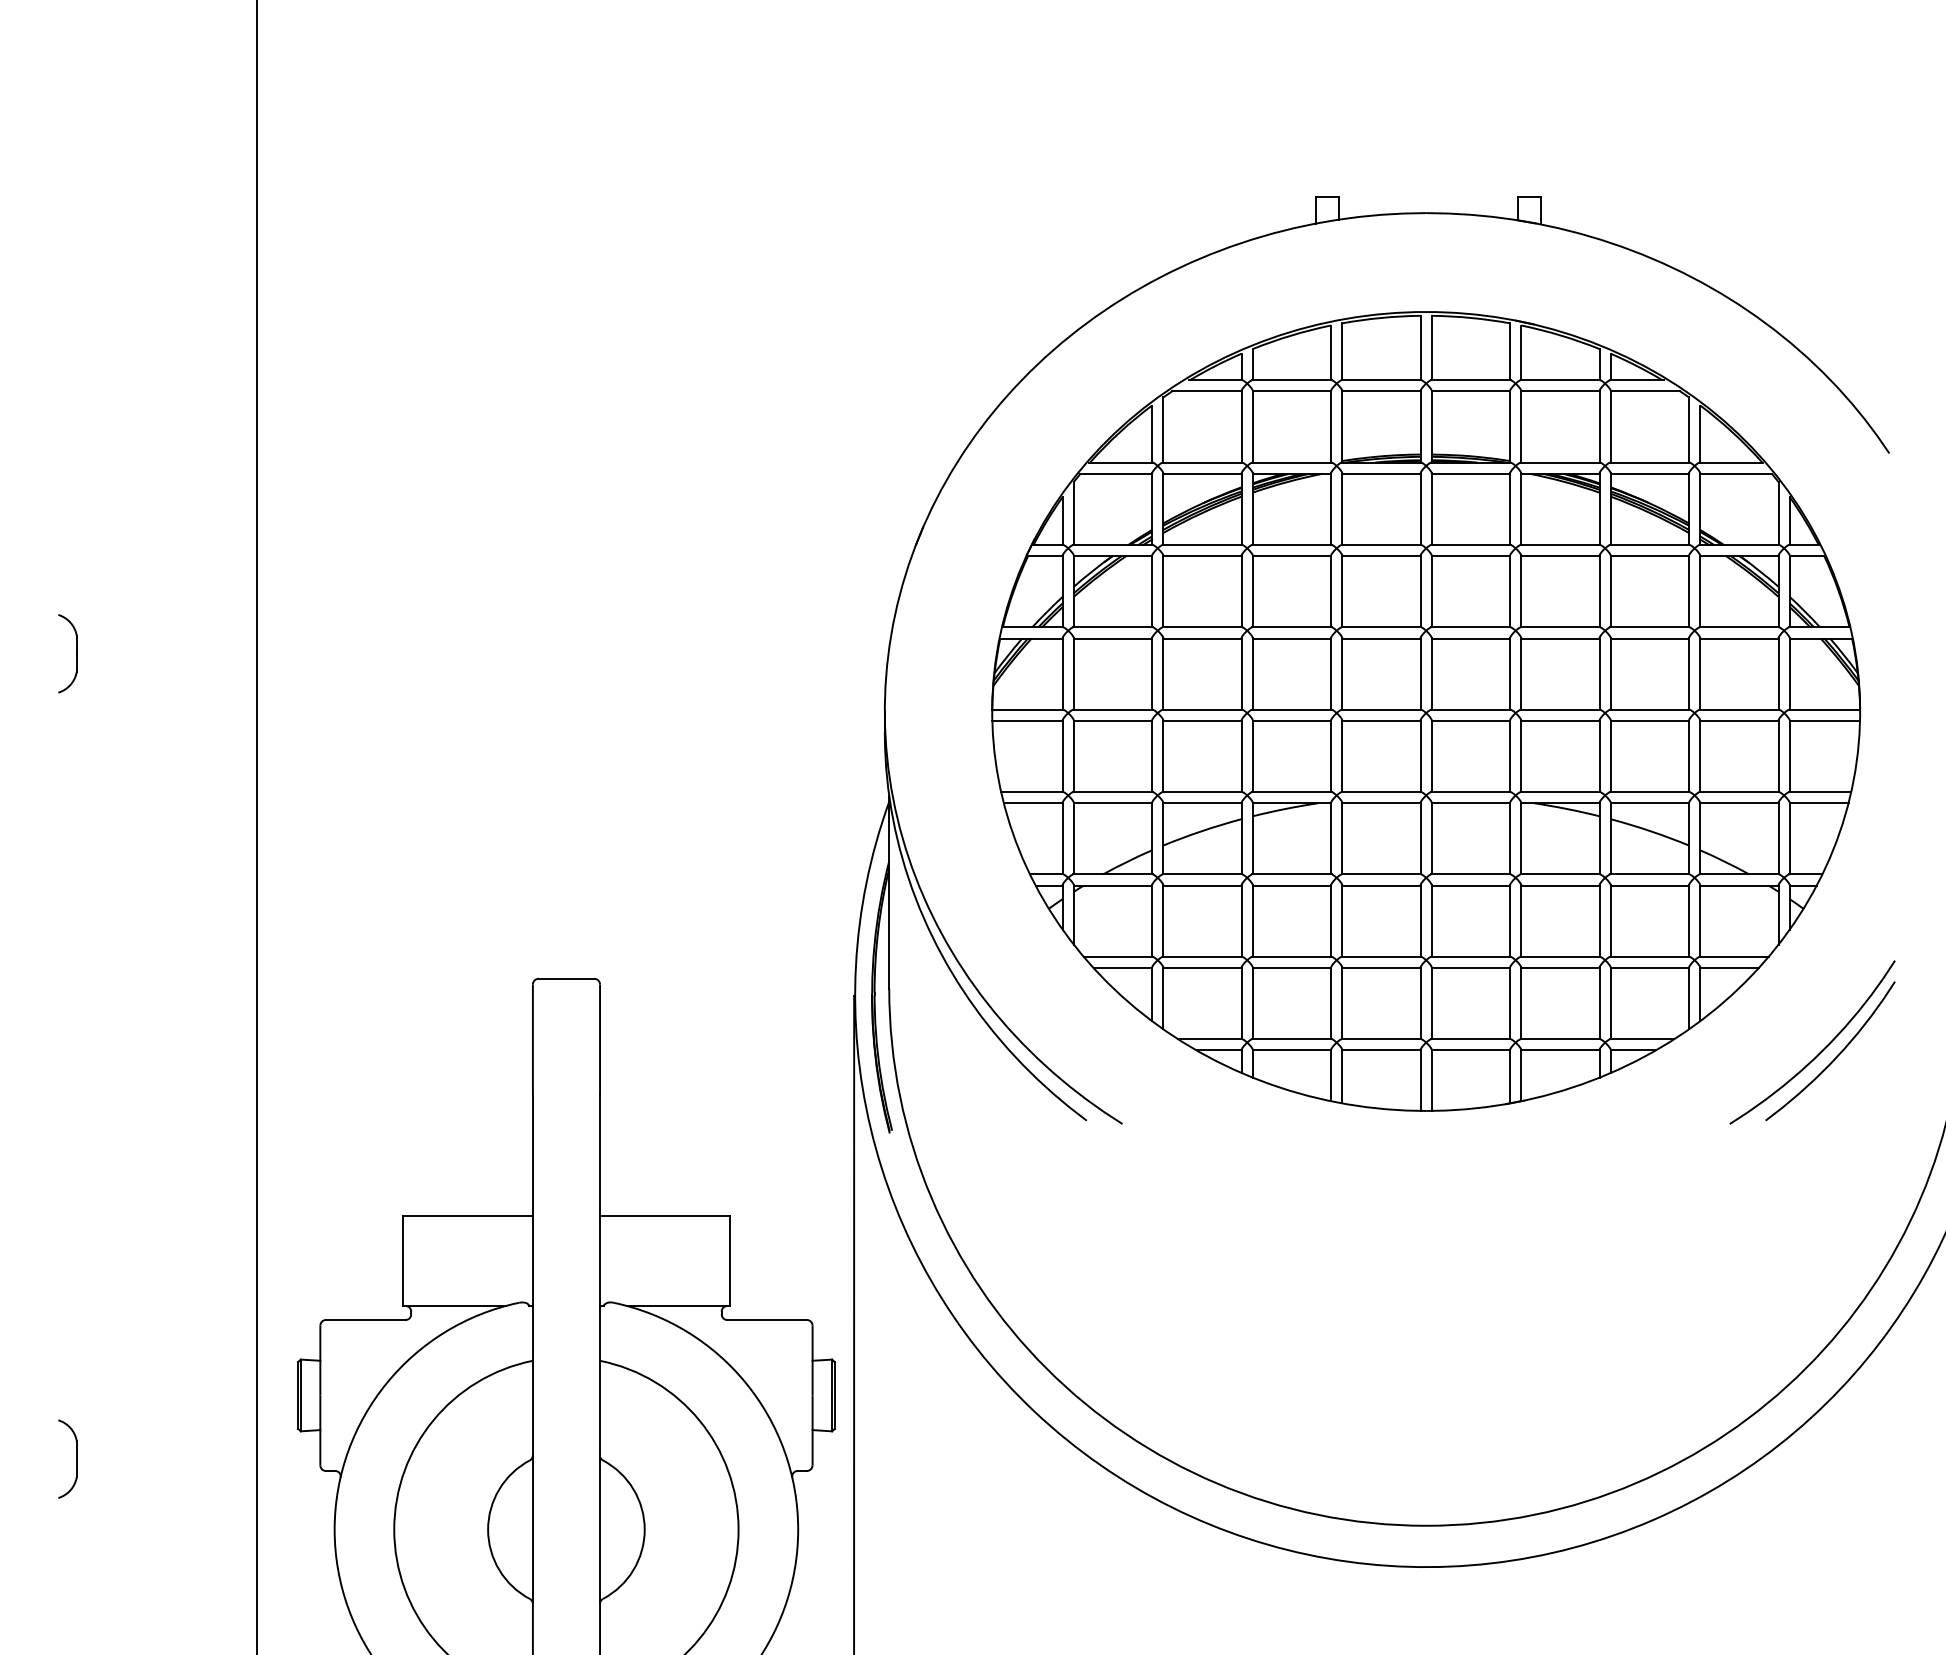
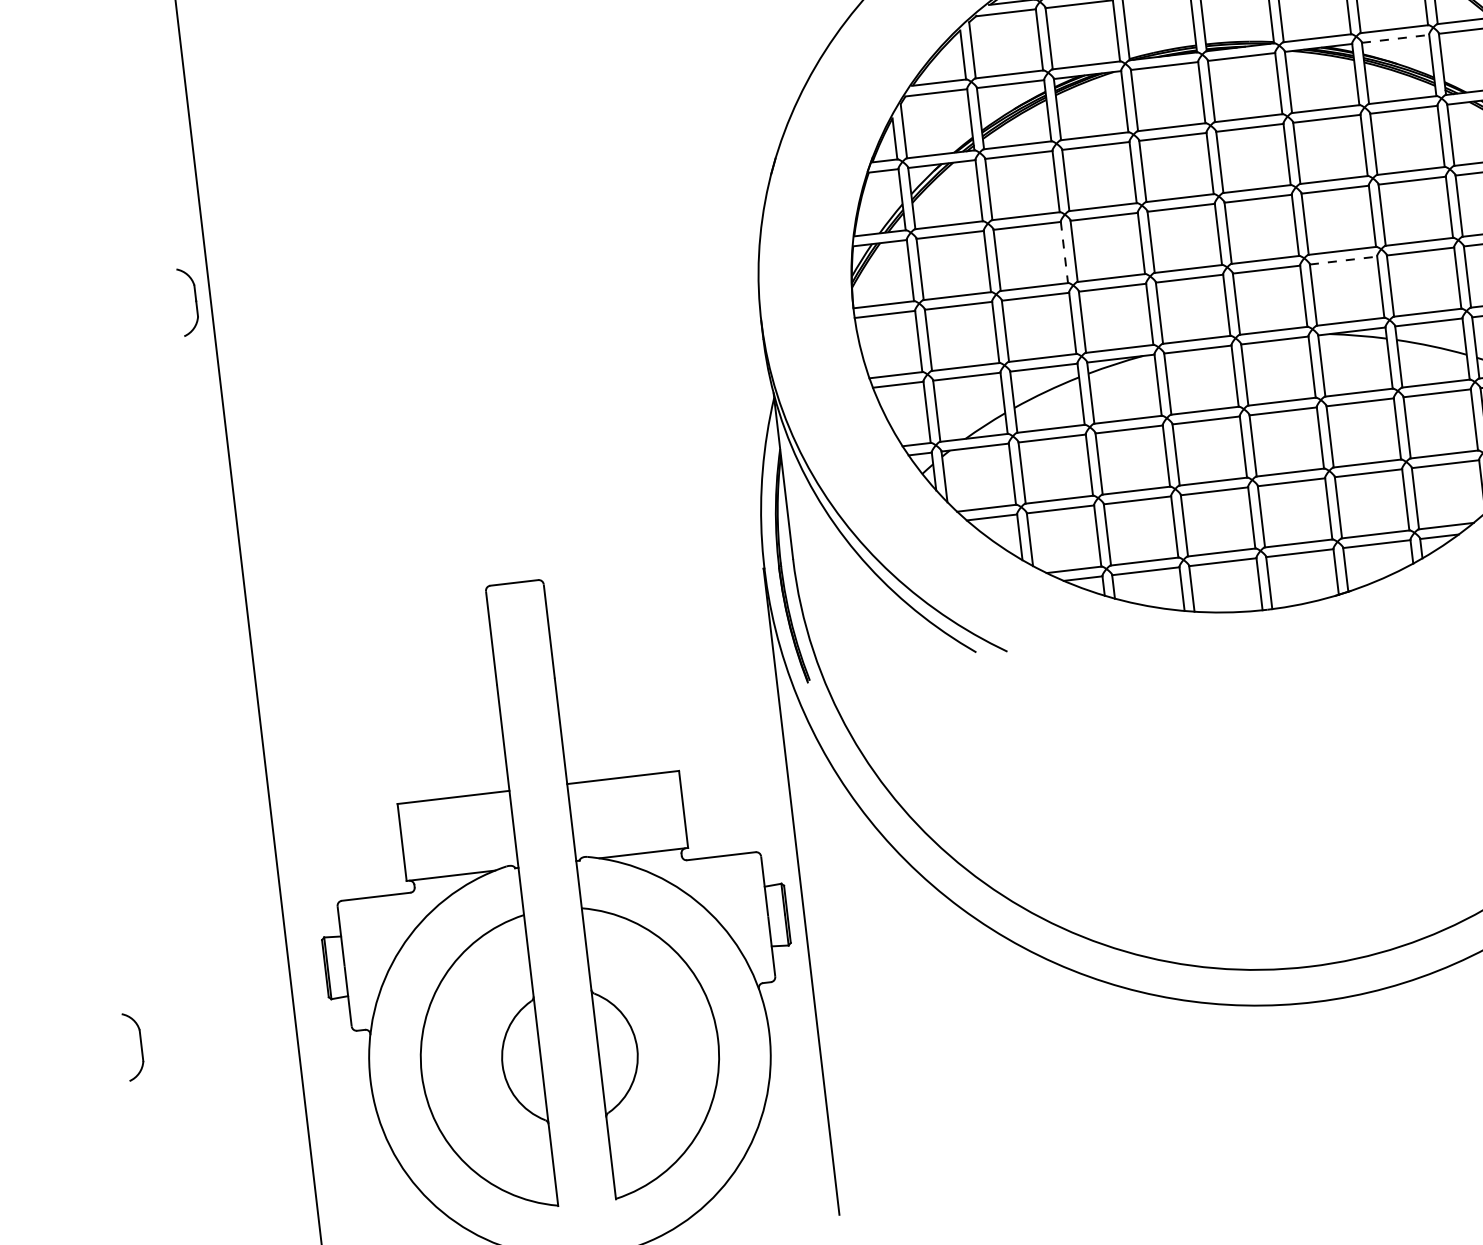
line: (1650, 473) -> (1396, 38), solid -> dashed
part: (76, 653) -> (195, 300), moved
line: (1241, 673) -> (1064, 252), solid -> dashed
line: (1560, 720) -> (1343, 260), solid -> dashed

